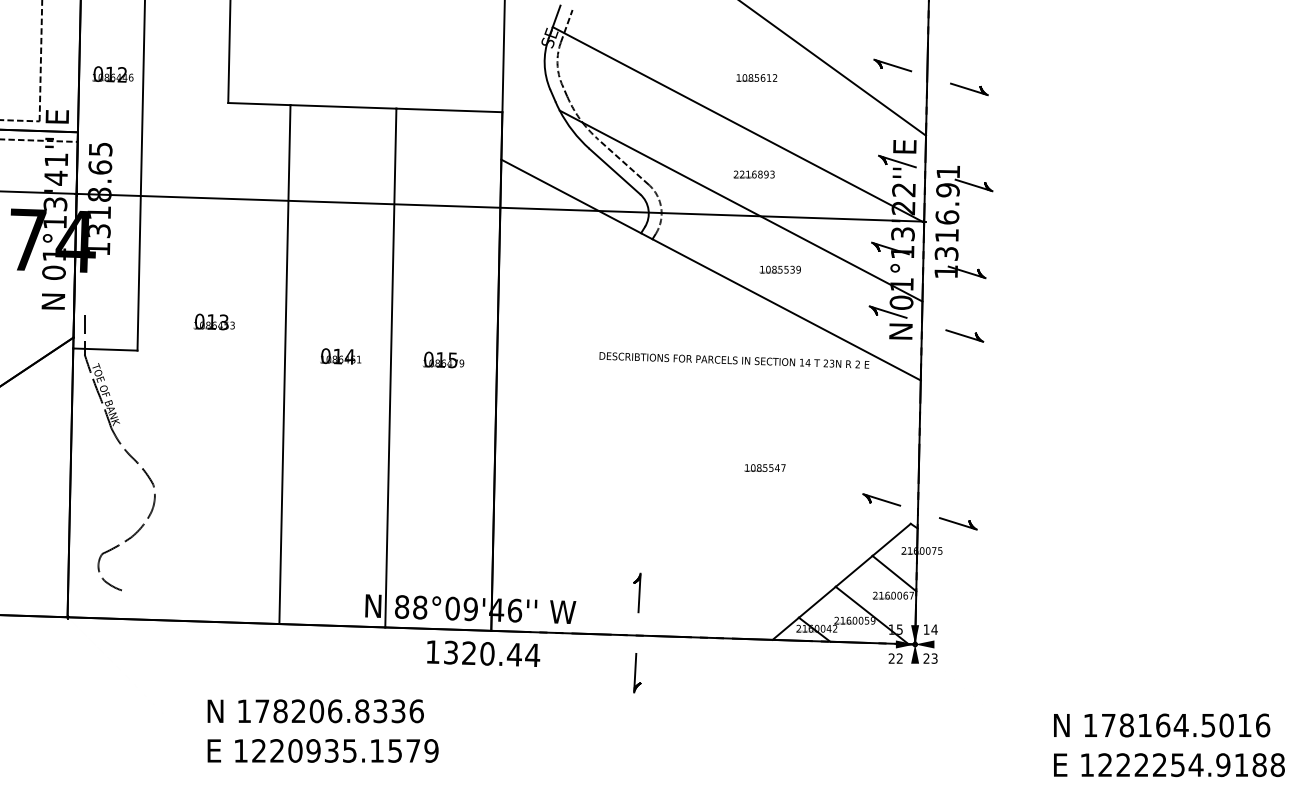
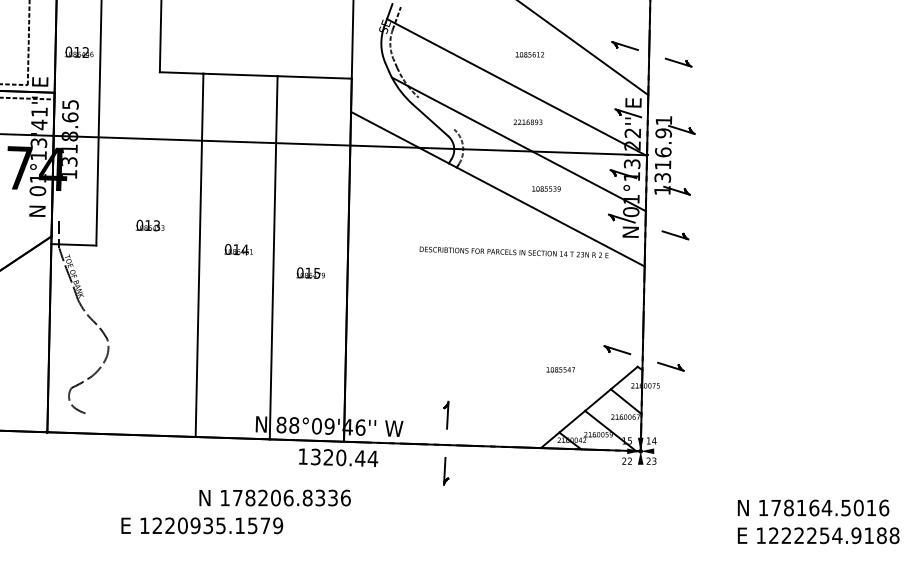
line: (623, 161) -> (436, 113), removed
text: (443, 359) -> (310, 272), moved
text: (764, 467) -> (560, 369), moved
text: (314, 710) -> (274, 497), moved
text: (323, 750) -> (202, 525), moved

